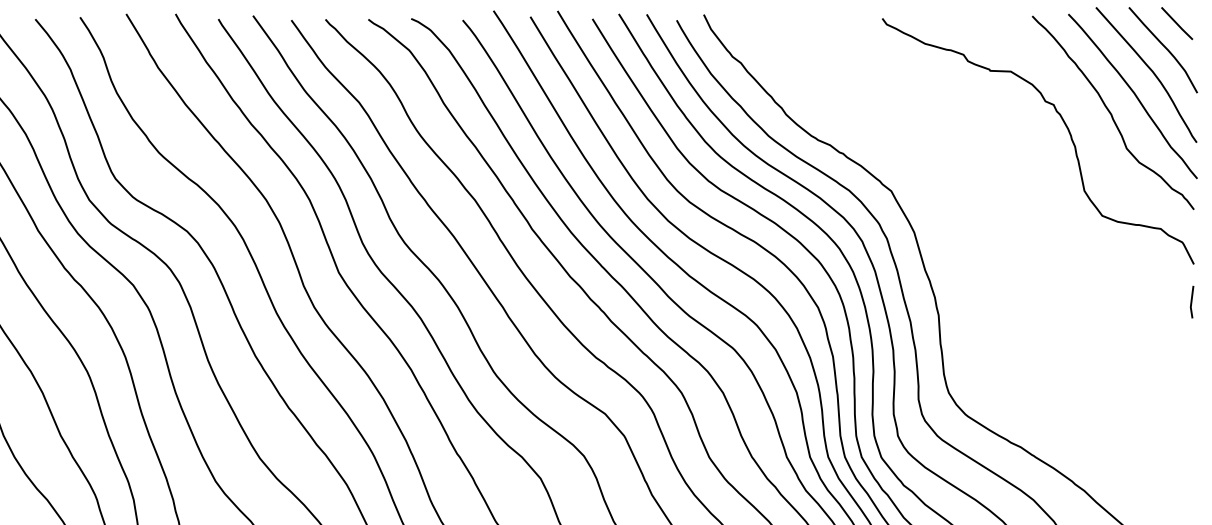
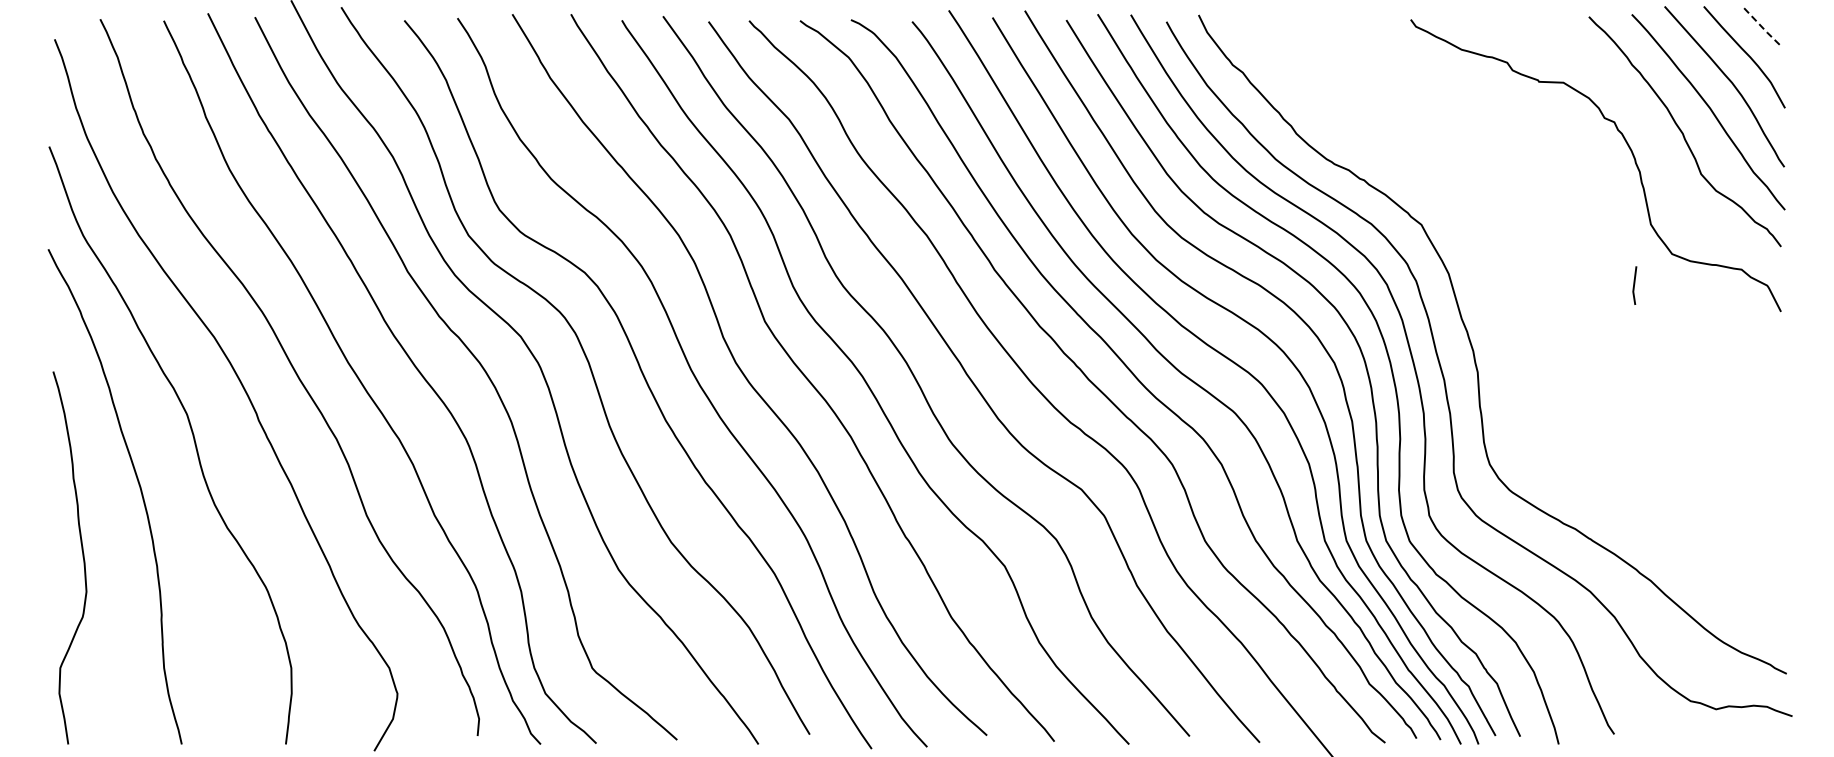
line: (1176, 23) -> (1760, 25), solid -> dashed
line: (1191, 302) -> (1634, 285), moved

